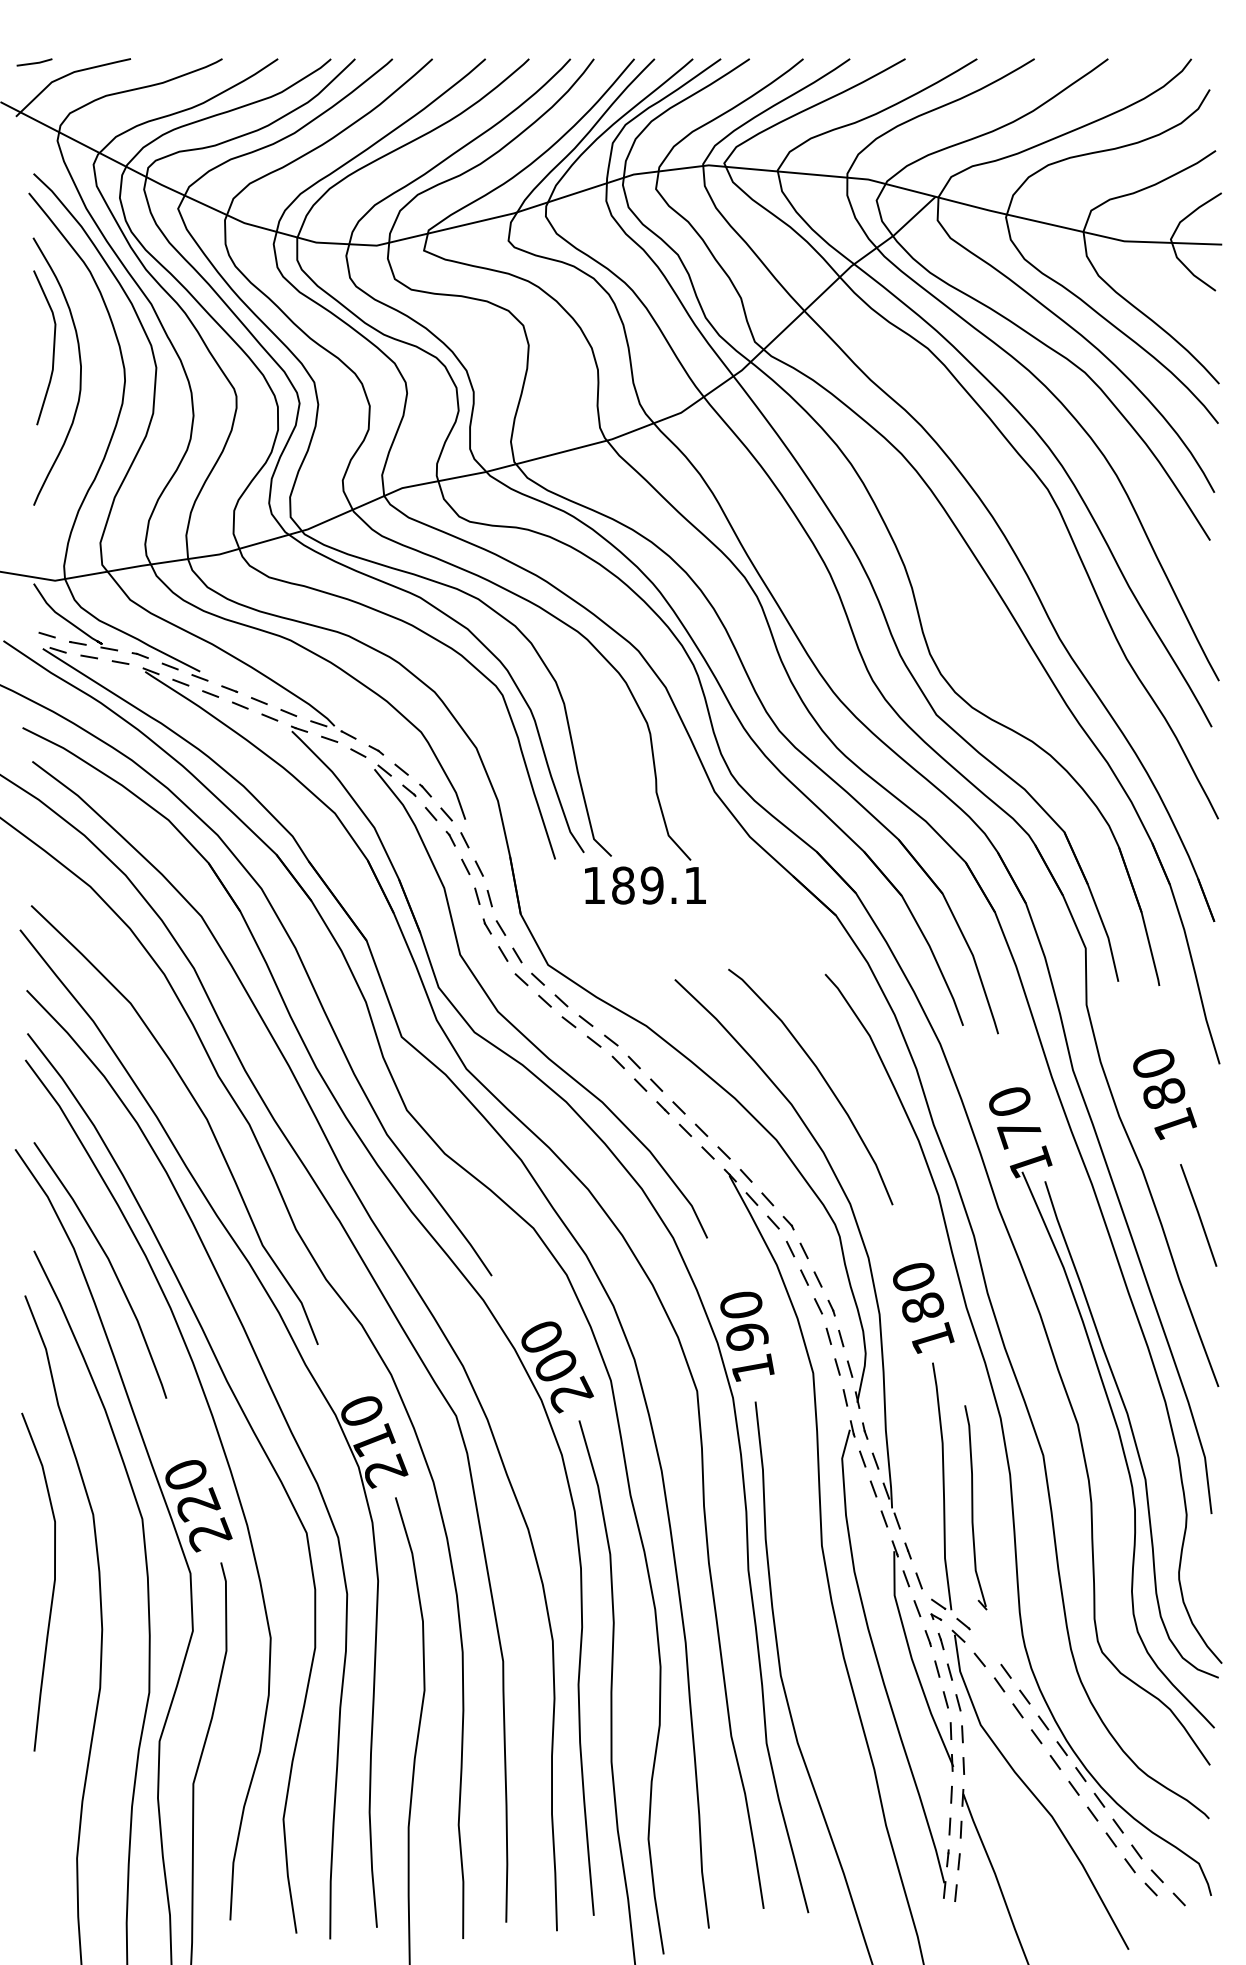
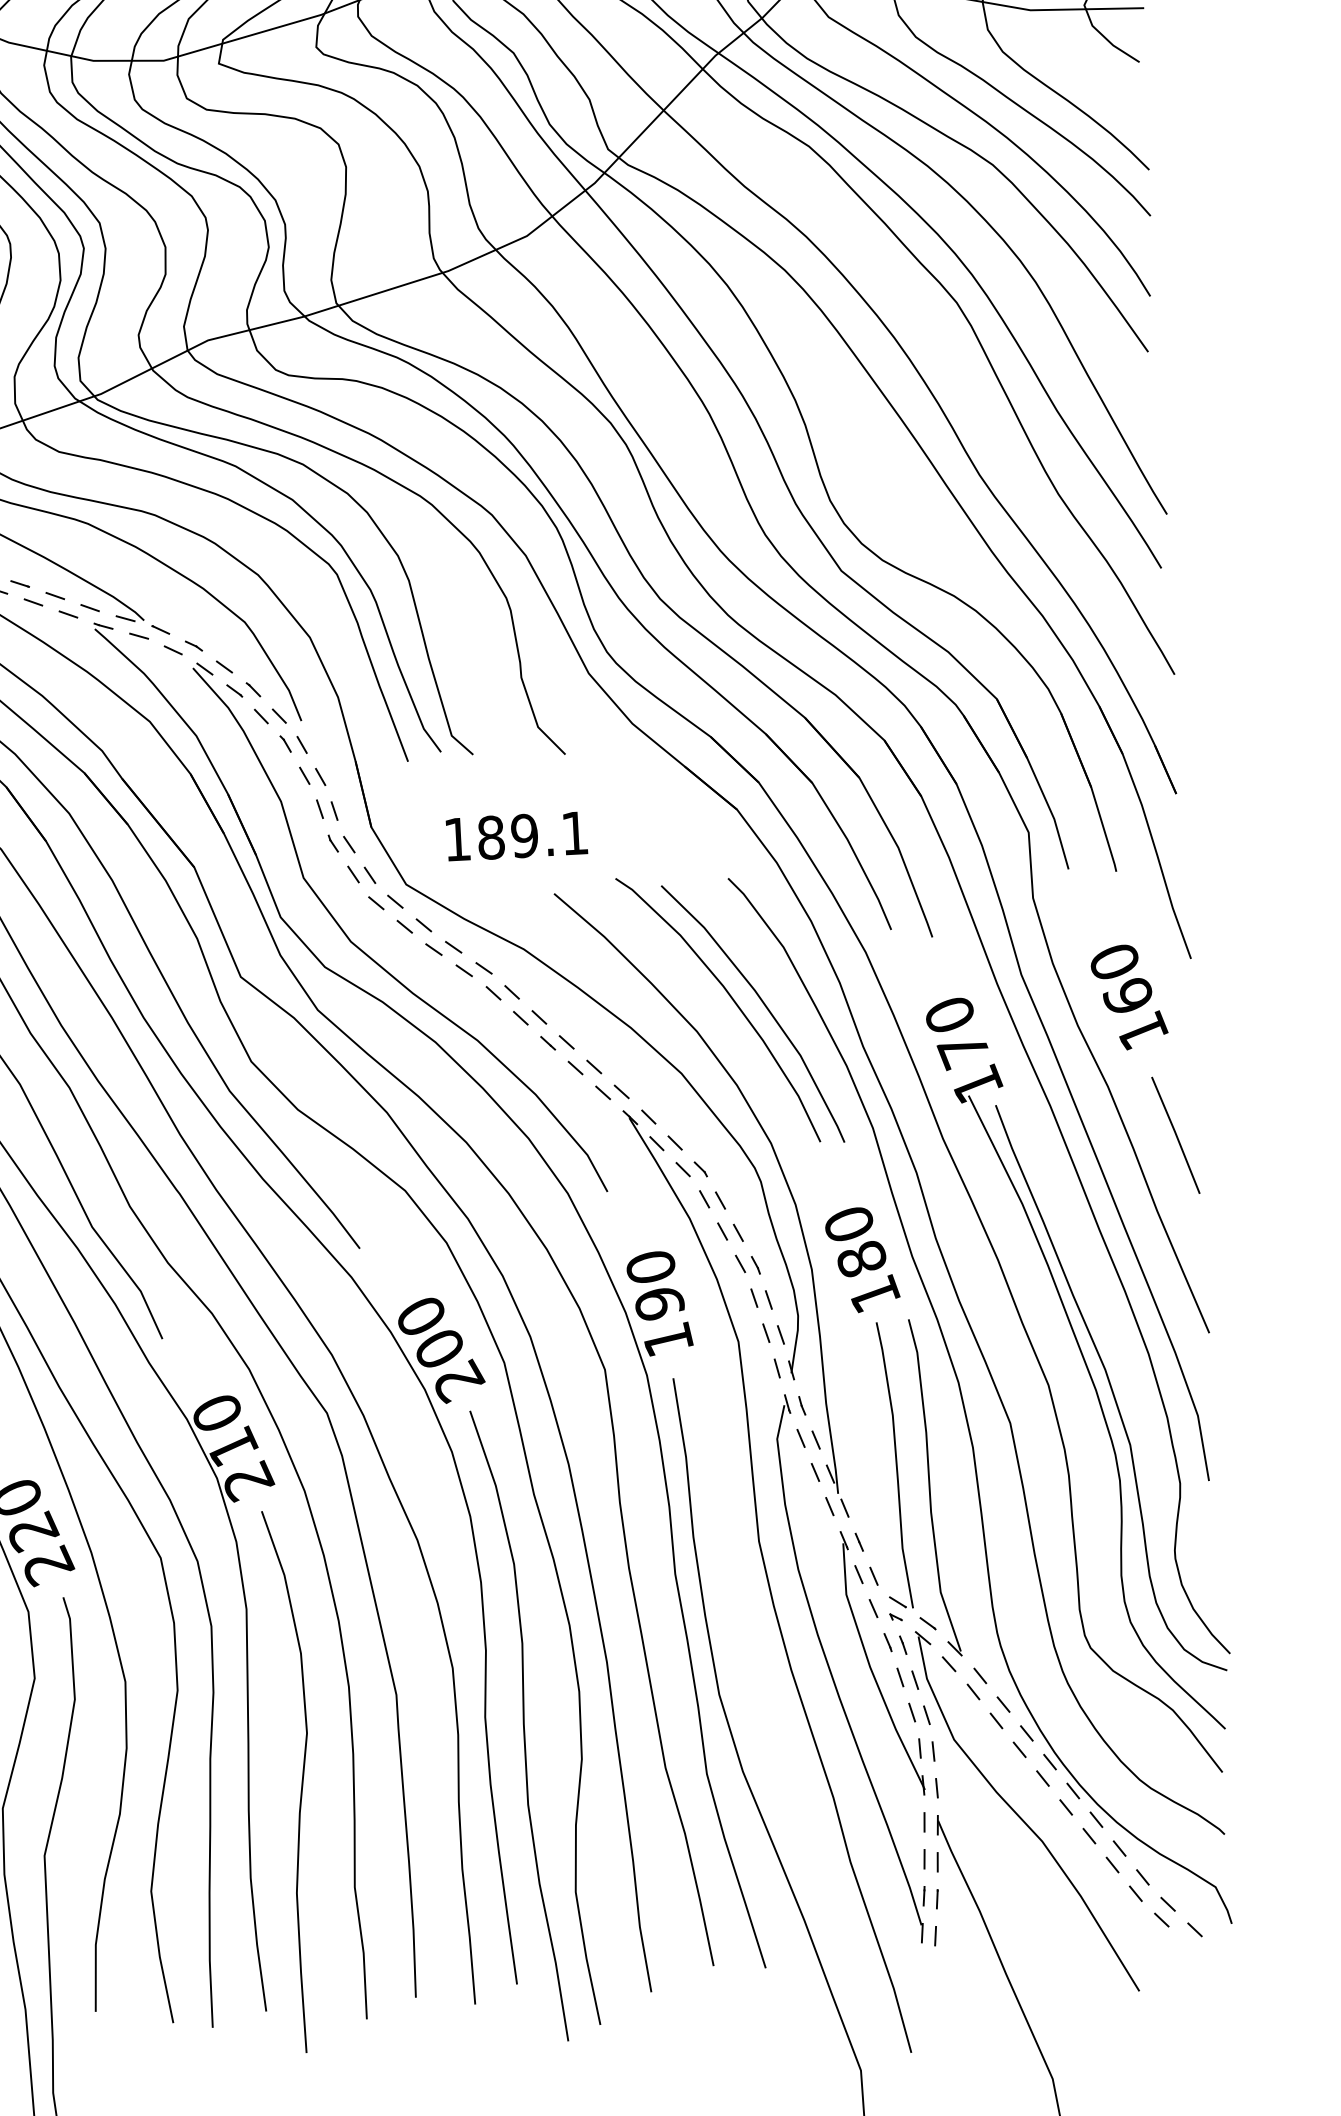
text: (645, 885) -> (516, 836), moved
curve: (850, 1085) -> (764, 1005), added
text: (1163, 1093) -> (1127, 996), 180 -> 160
part: (975, 1507) -> (934, 1487), size x1.43

